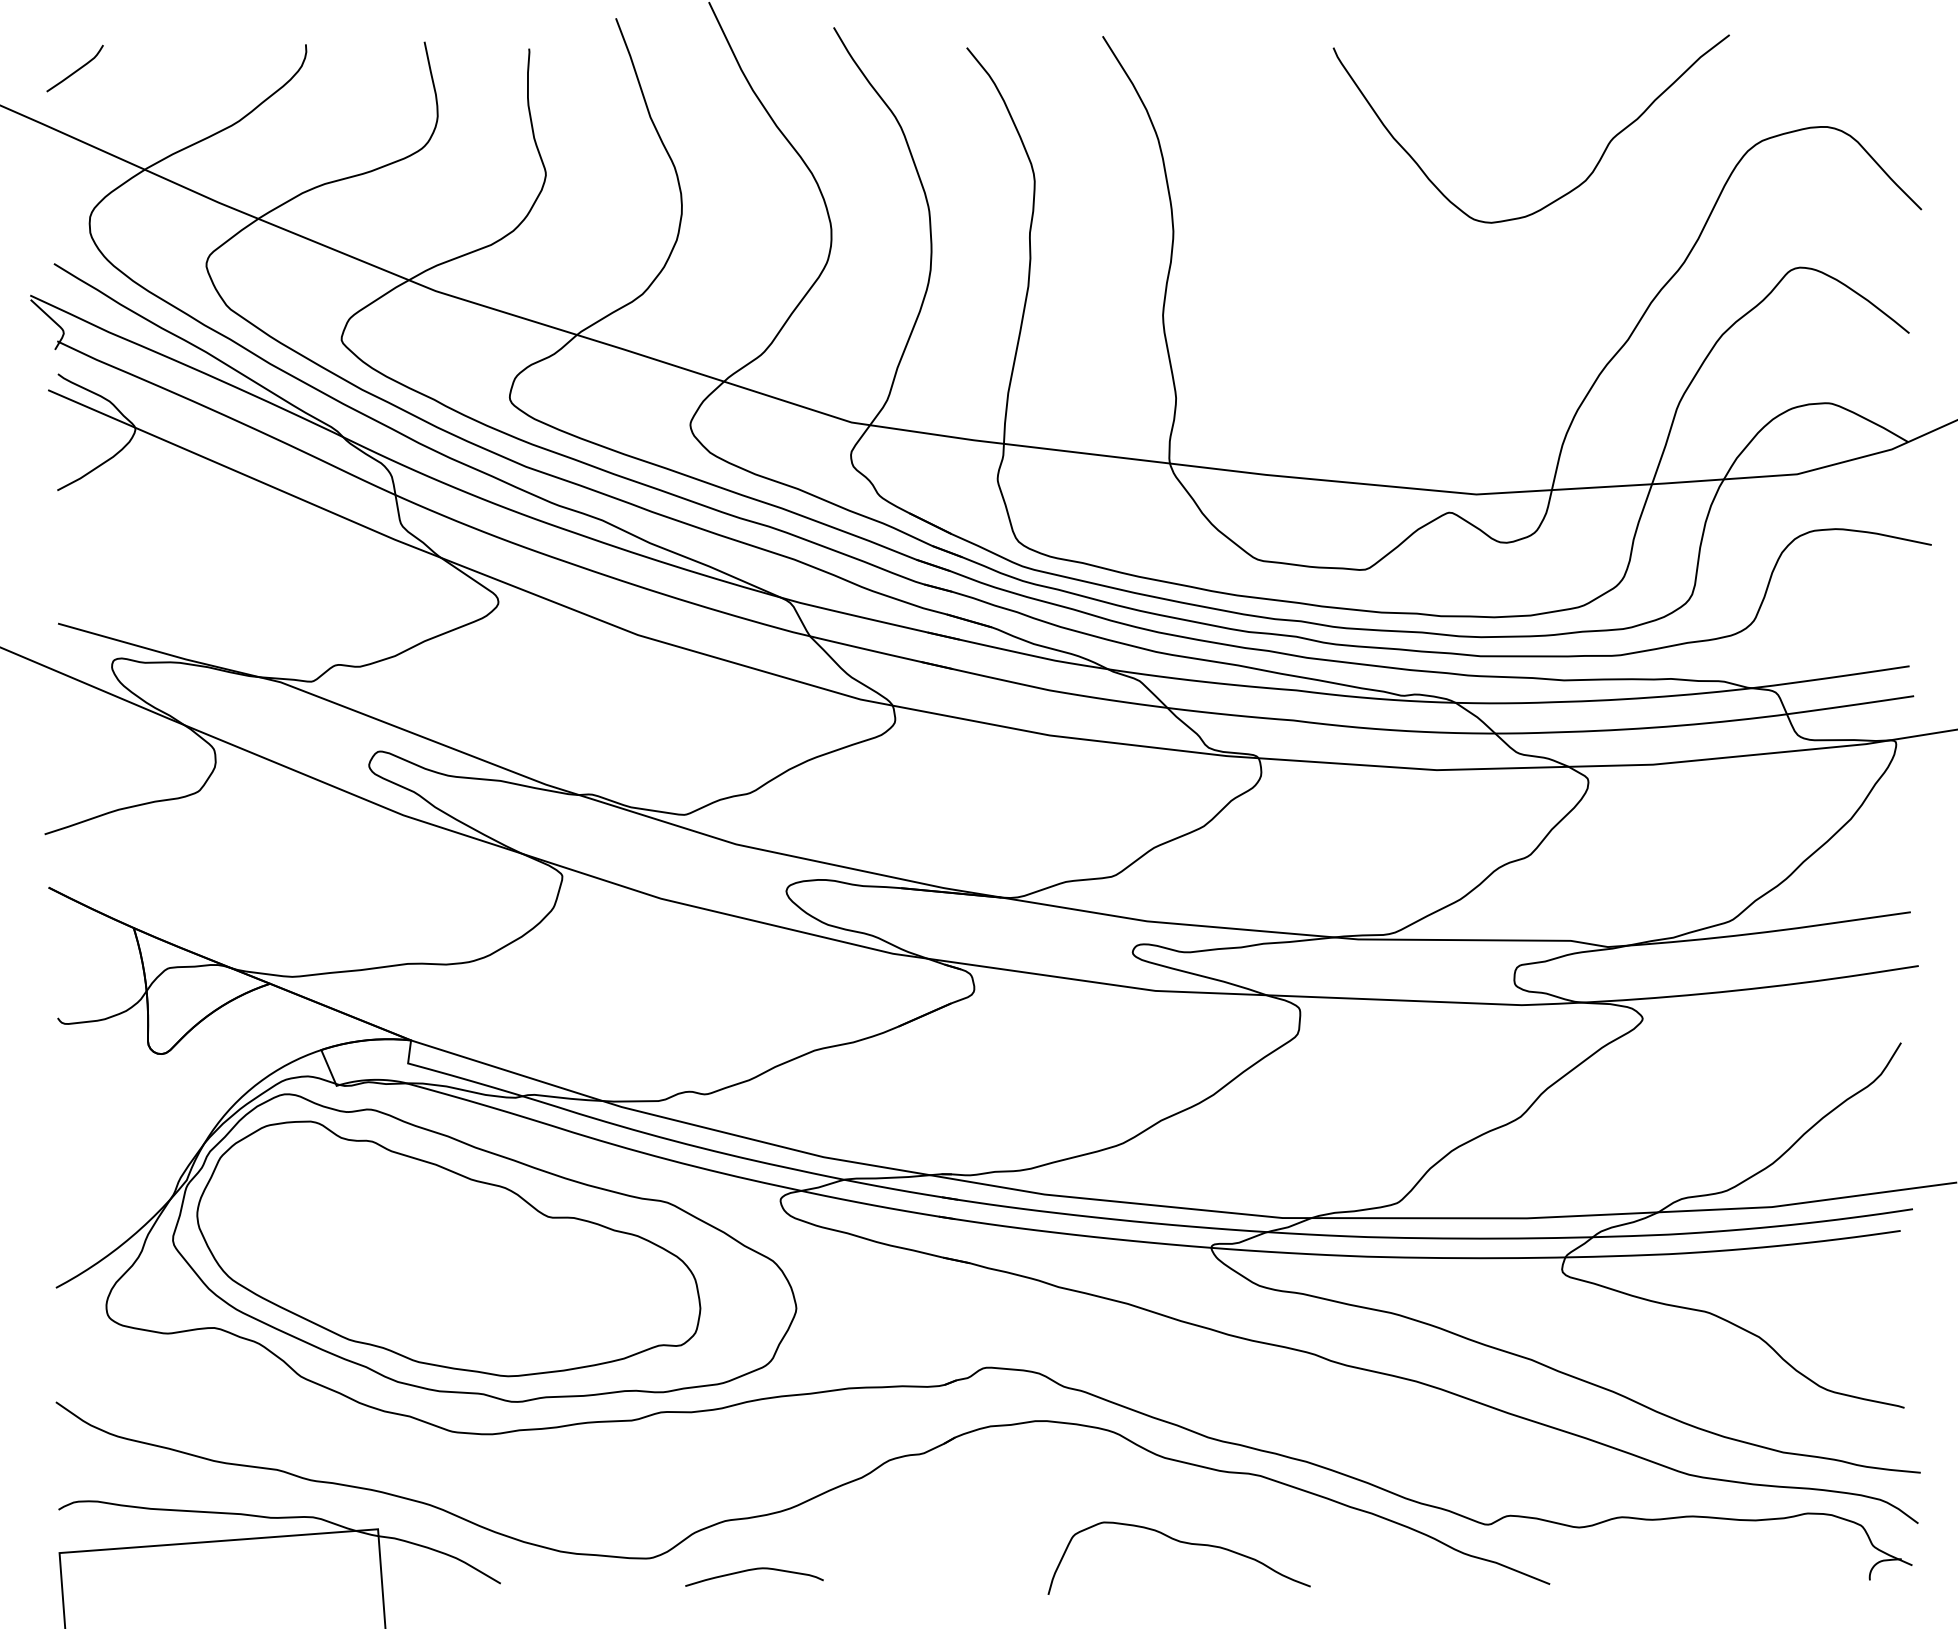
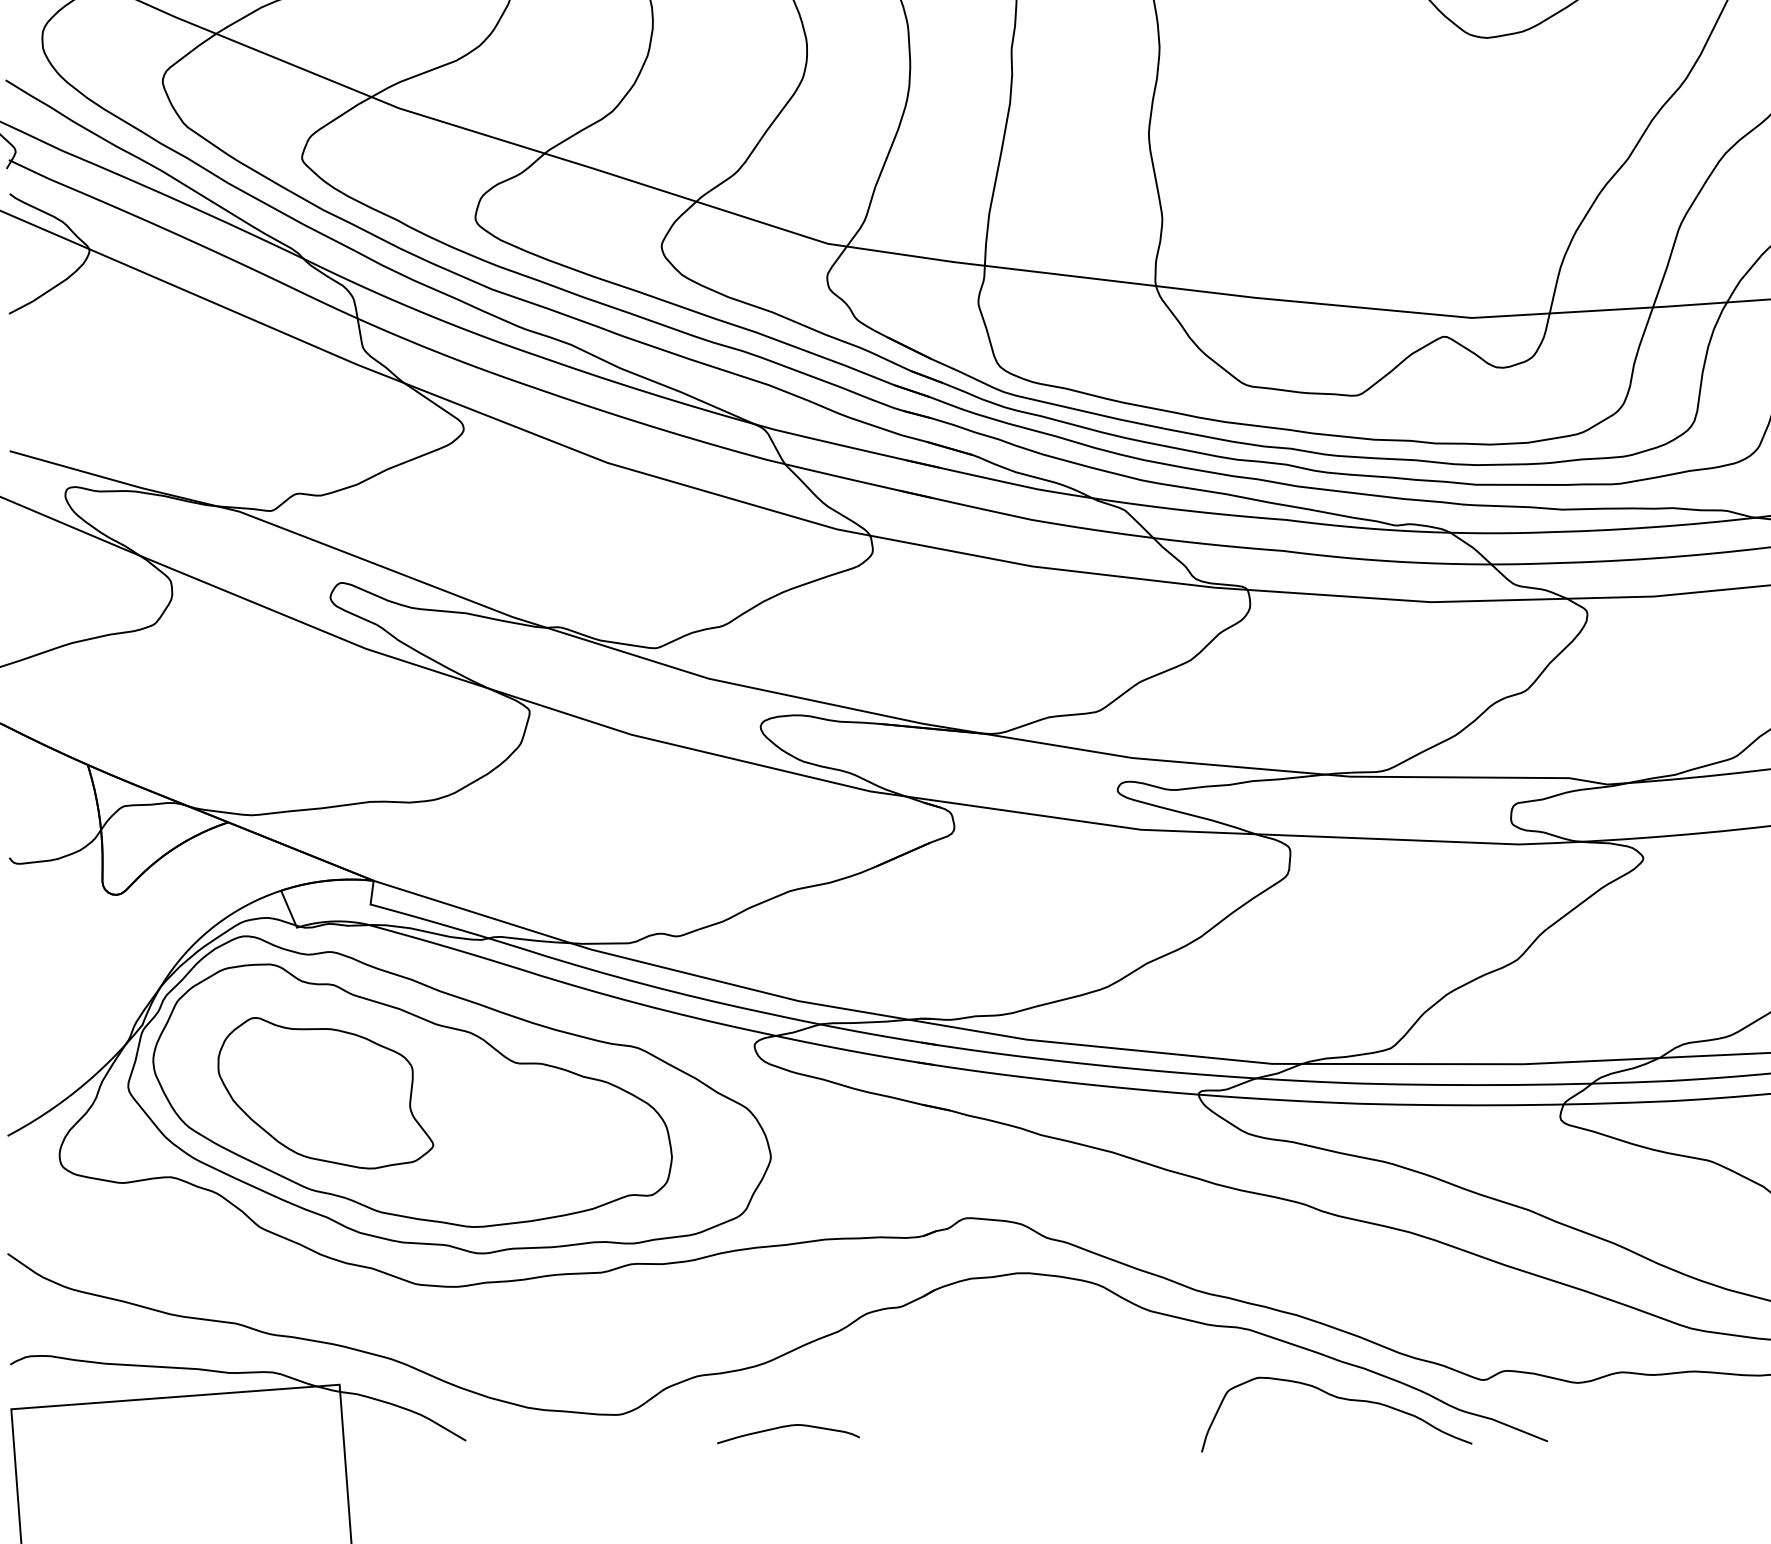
part: (364, 1246) -> (325, 1093), added
curve: (1183, 1543) -> (1341, 1399), moved
curve: (754, 1570) -> (788, 1427), moved

